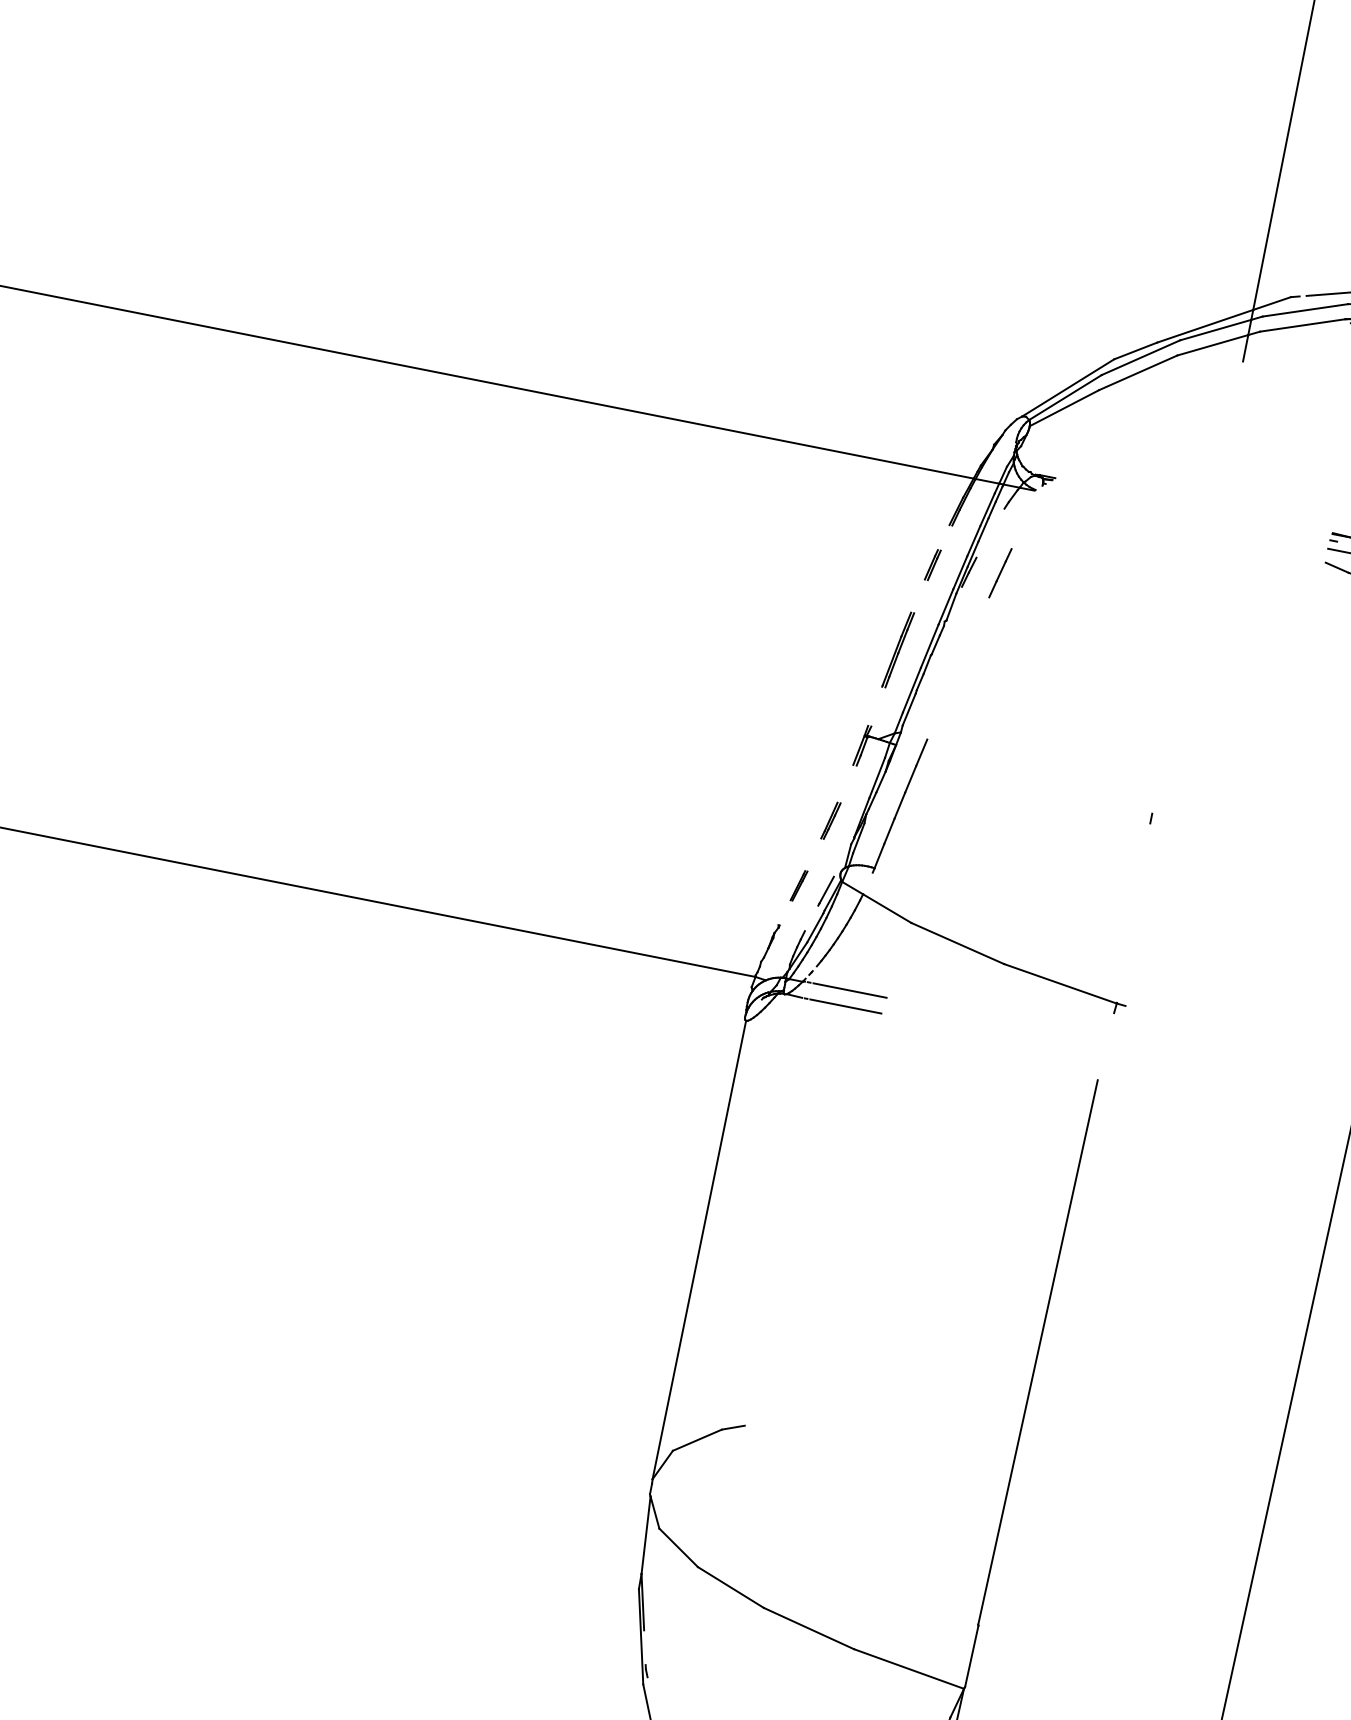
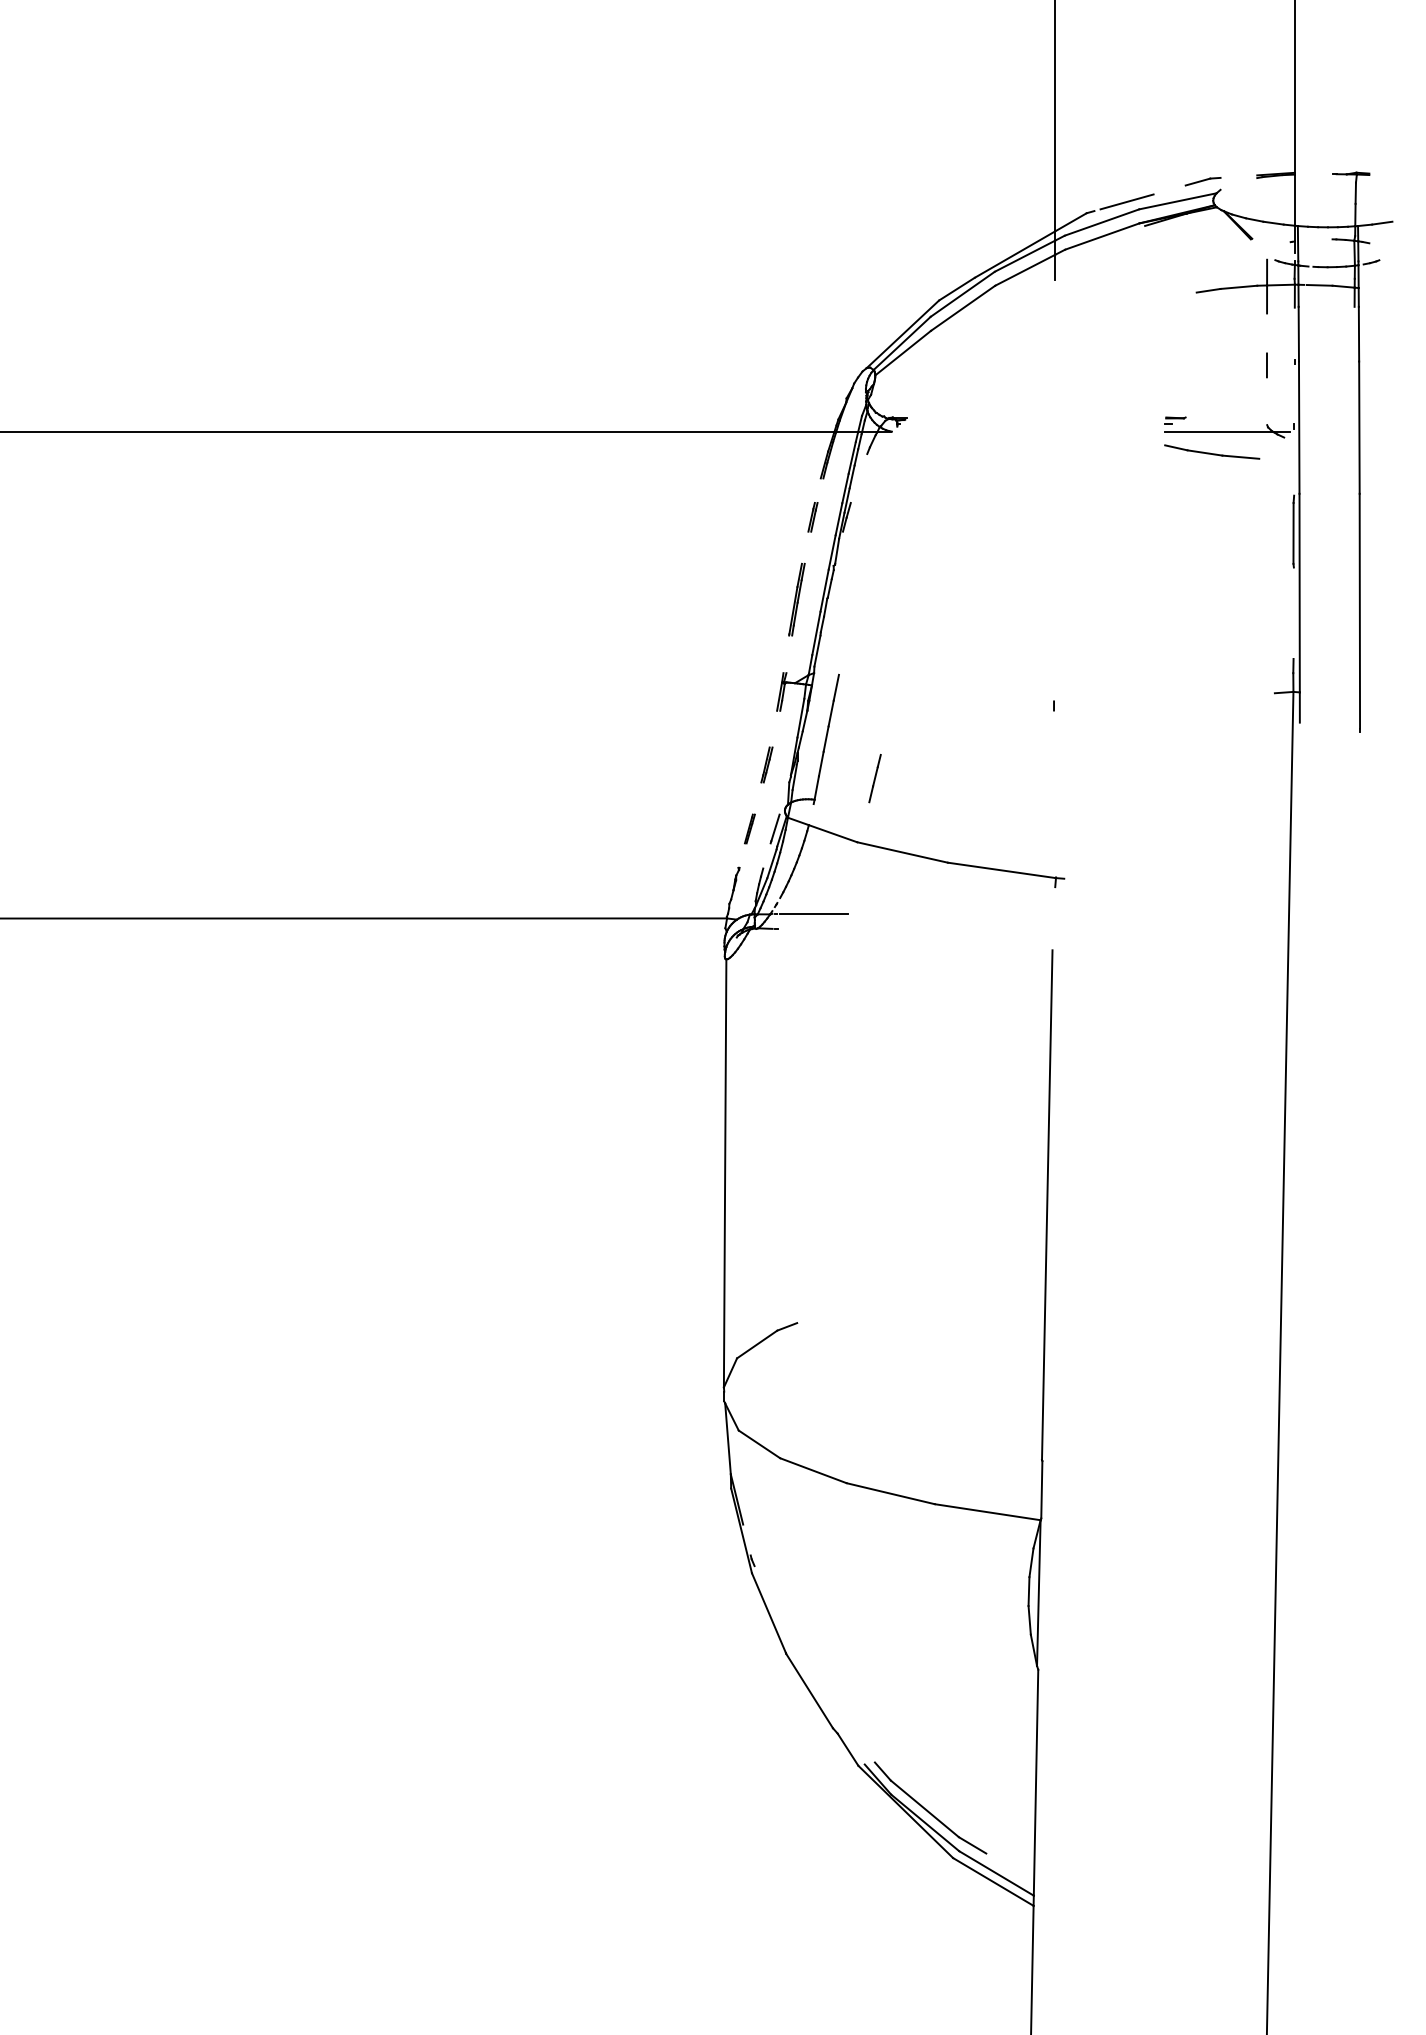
line: (999, 572) -> (874, 778), moved
line: (846, 1006) -> (813, 928), removed

